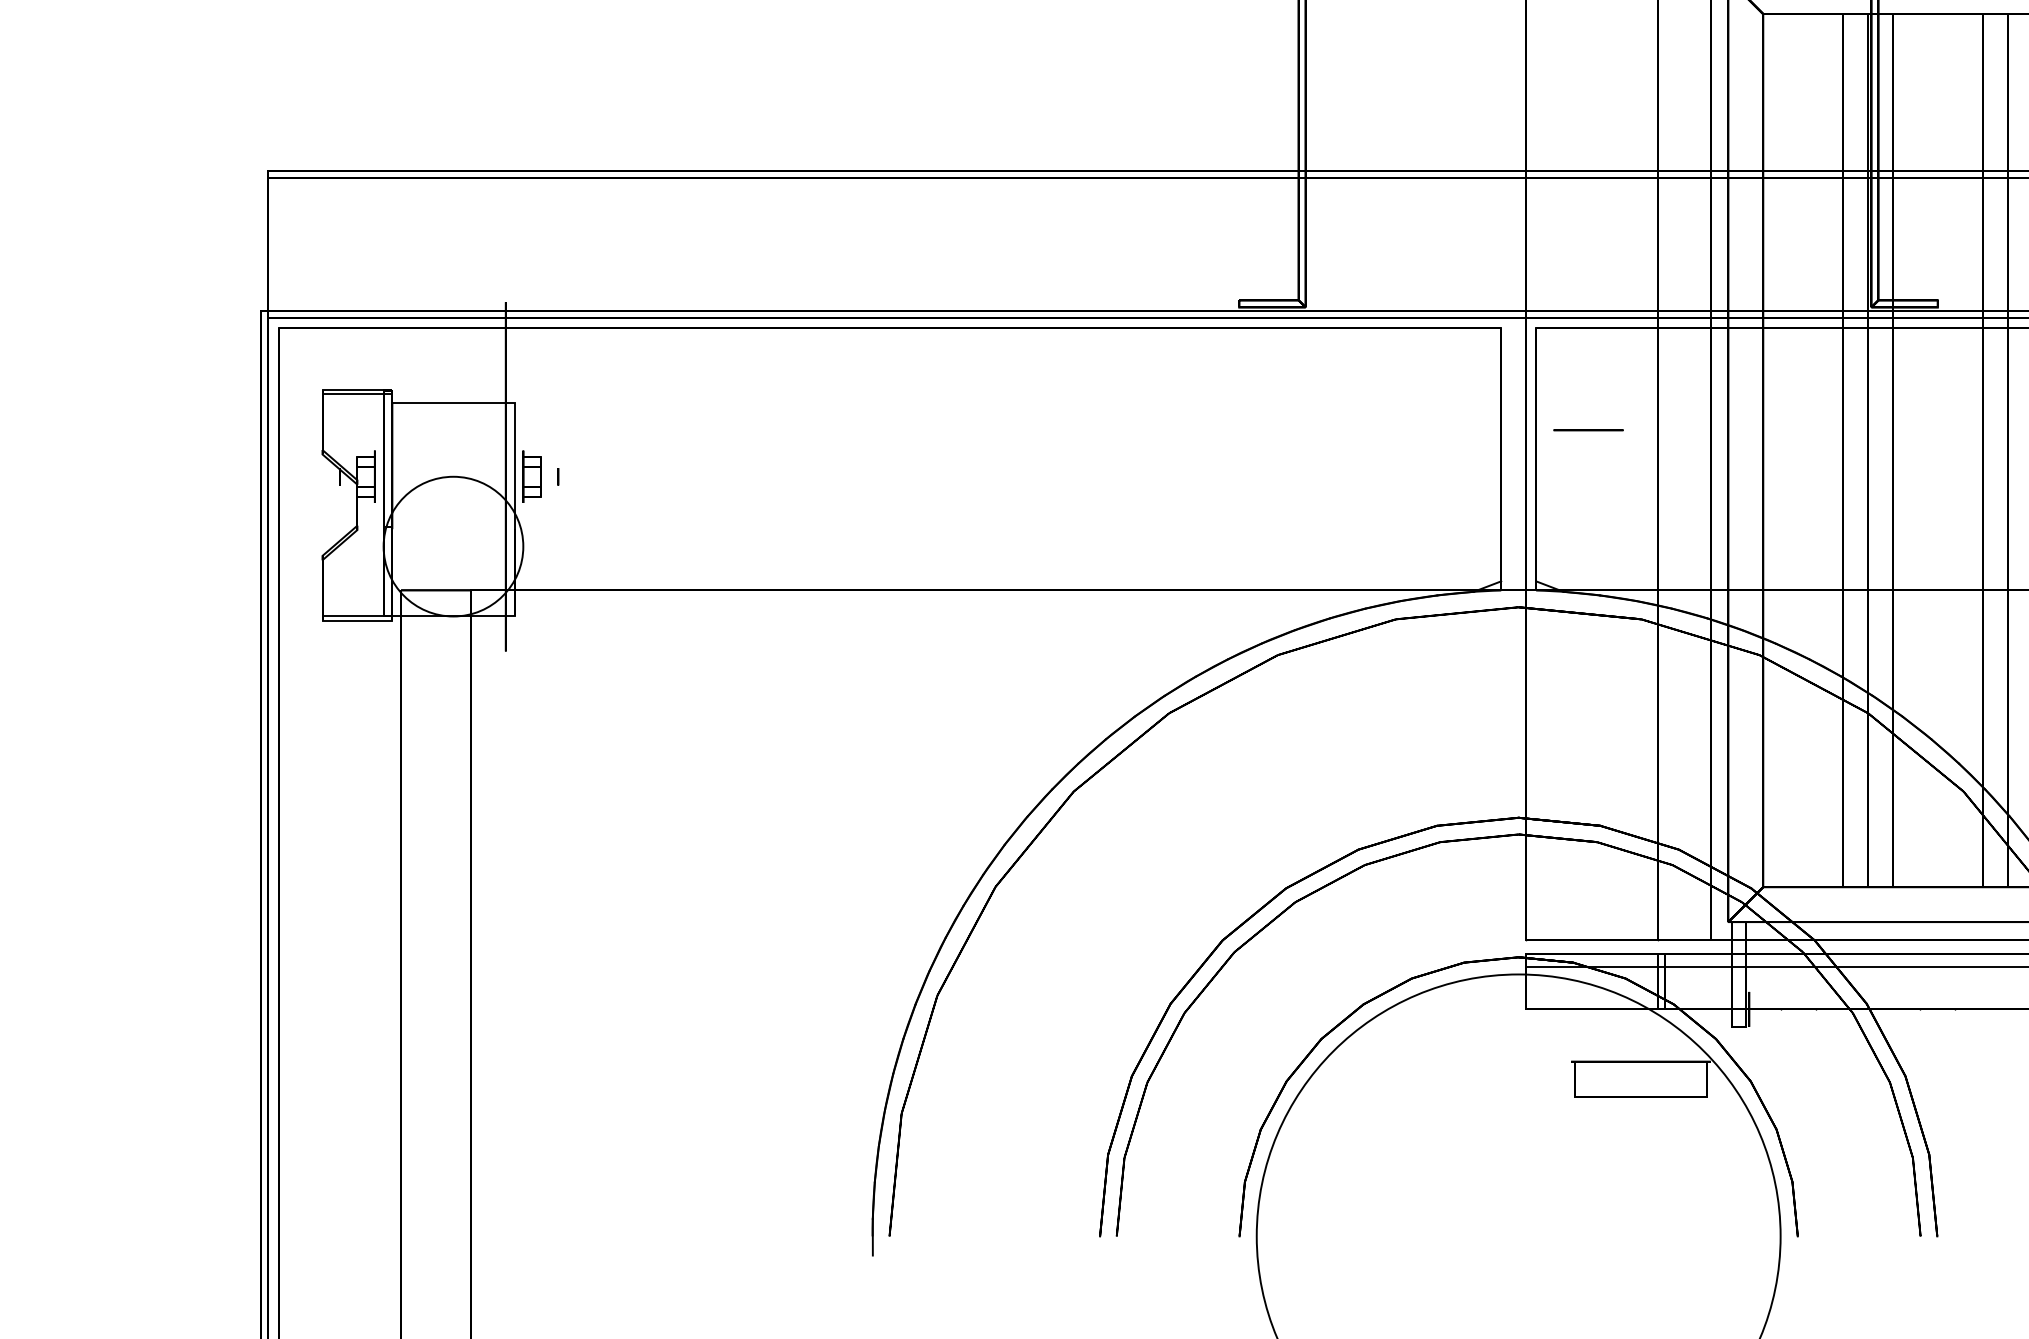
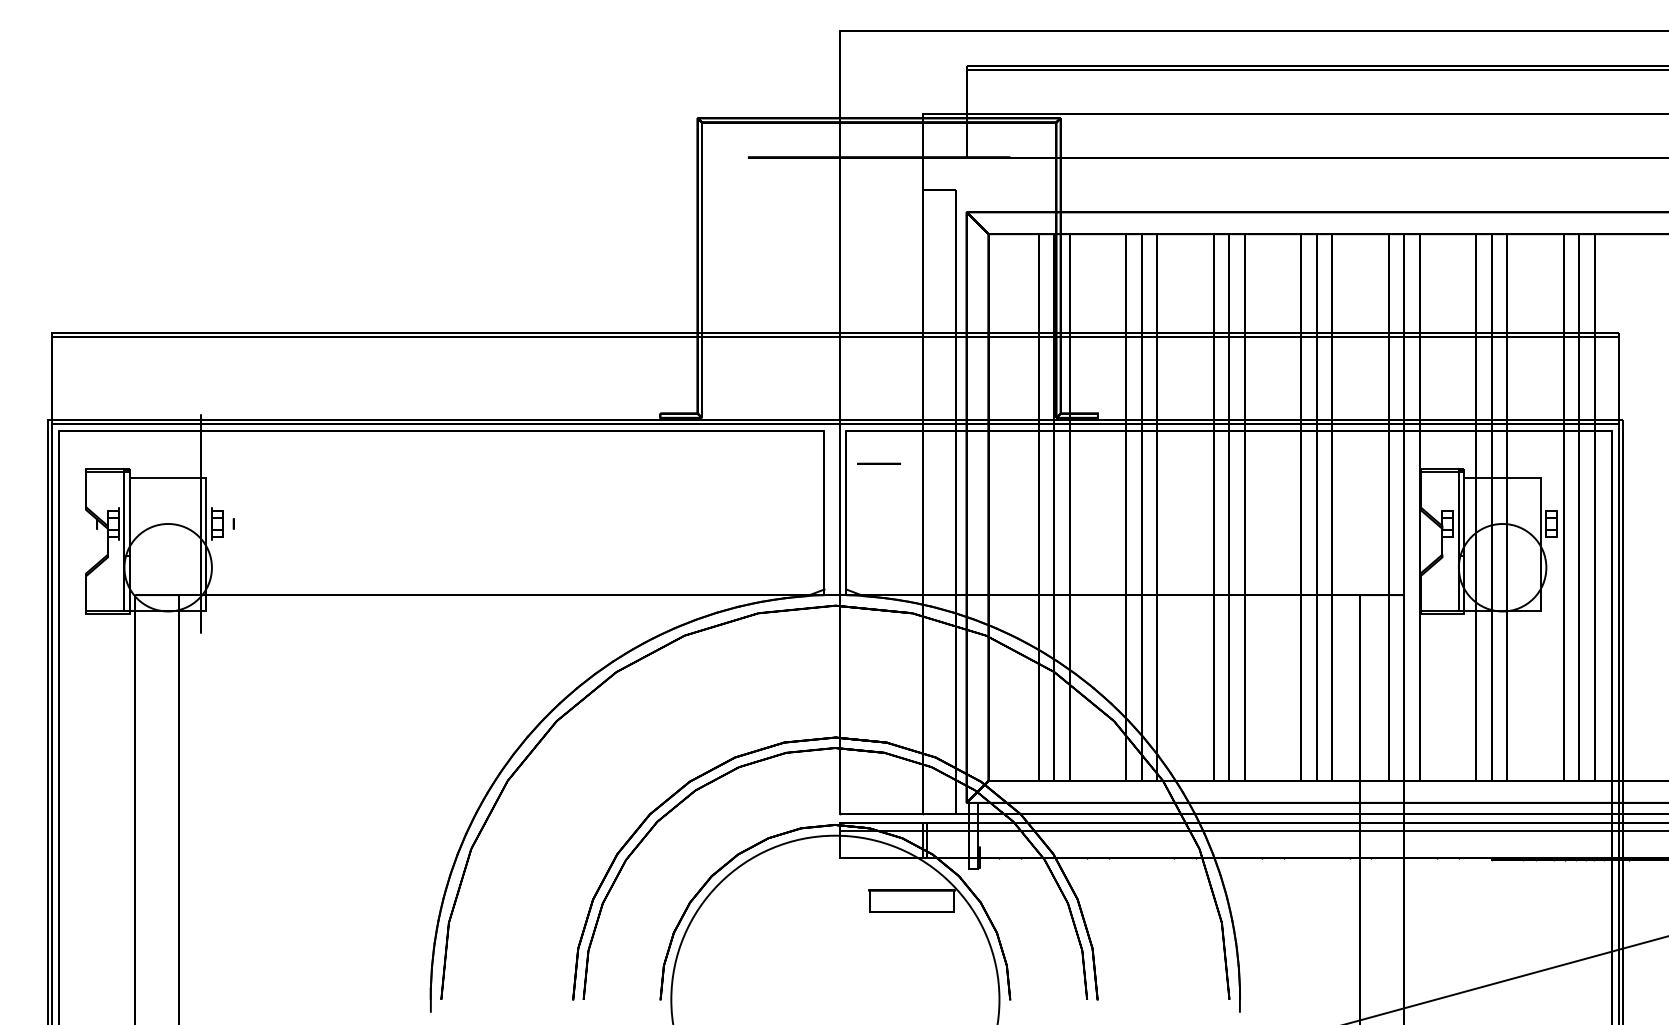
circle: (1587, 429) -> (878, 463), moved

